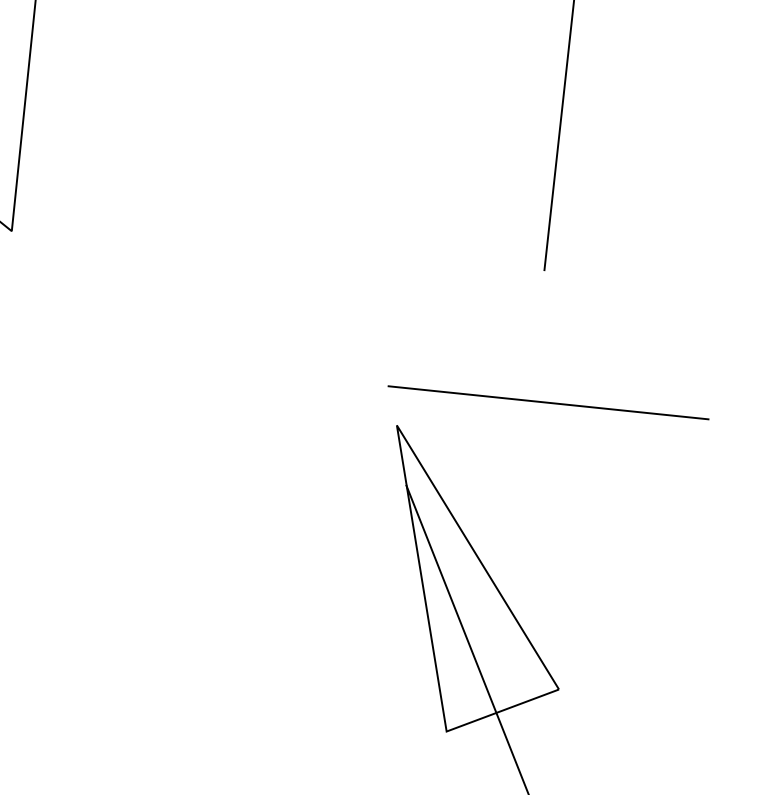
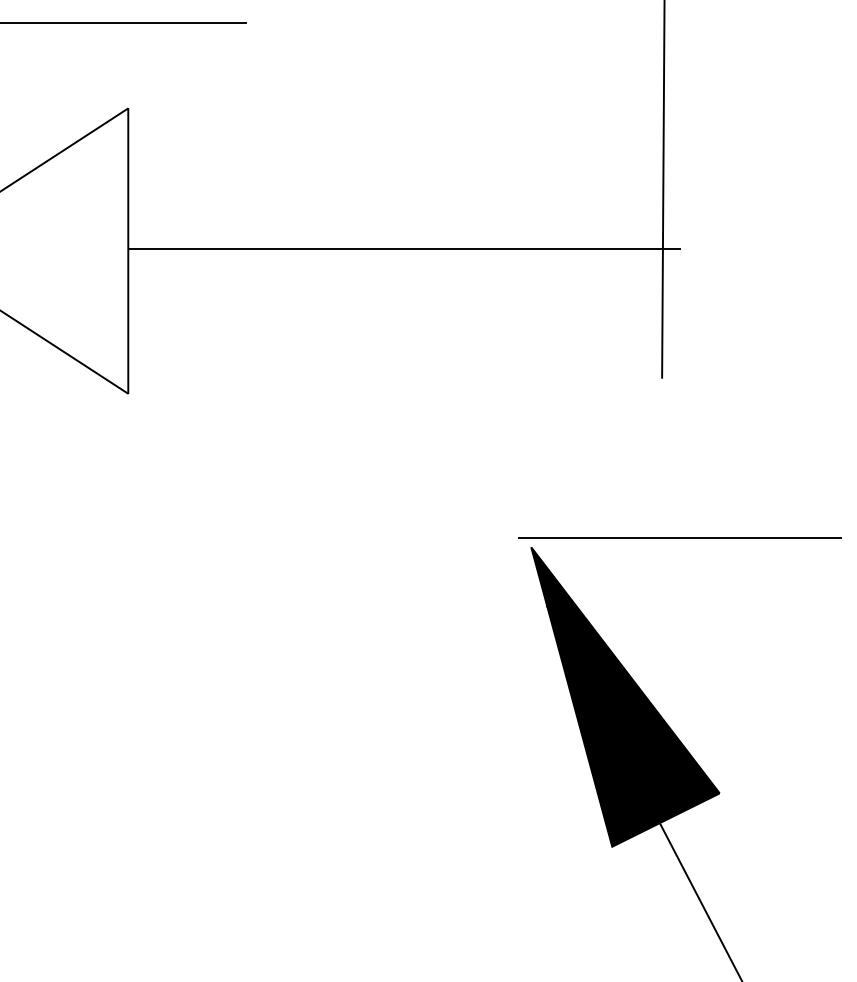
line: (301, 115) -> (404, 248), added
line: (548, 401) -> (679, 537), moved
fill: (475, 583) -> (625, 696), added

